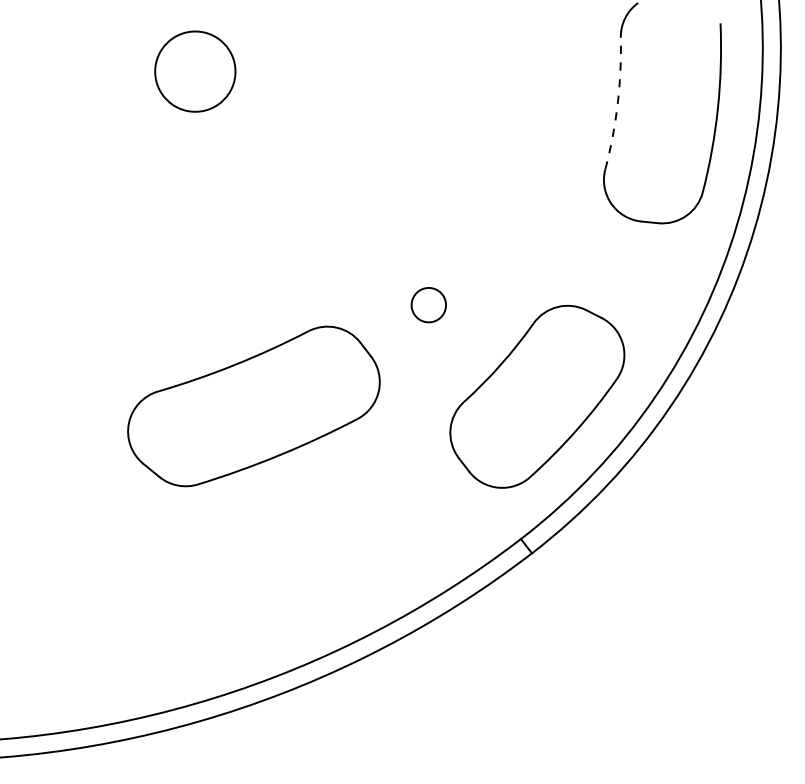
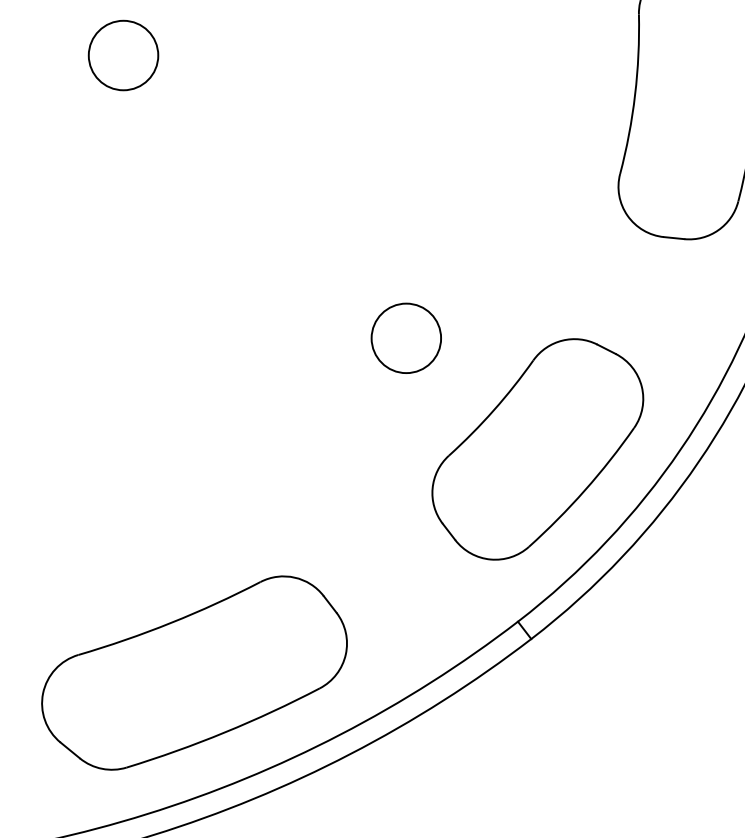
circle: (195, 71) -> (123, 55), size x0.71
arc: (617, 104) -> (634, 95), dashed -> solid
circle: (428, 304) -> (405, 337), size x1.67
part: (253, 406) -> (193, 673), moved

